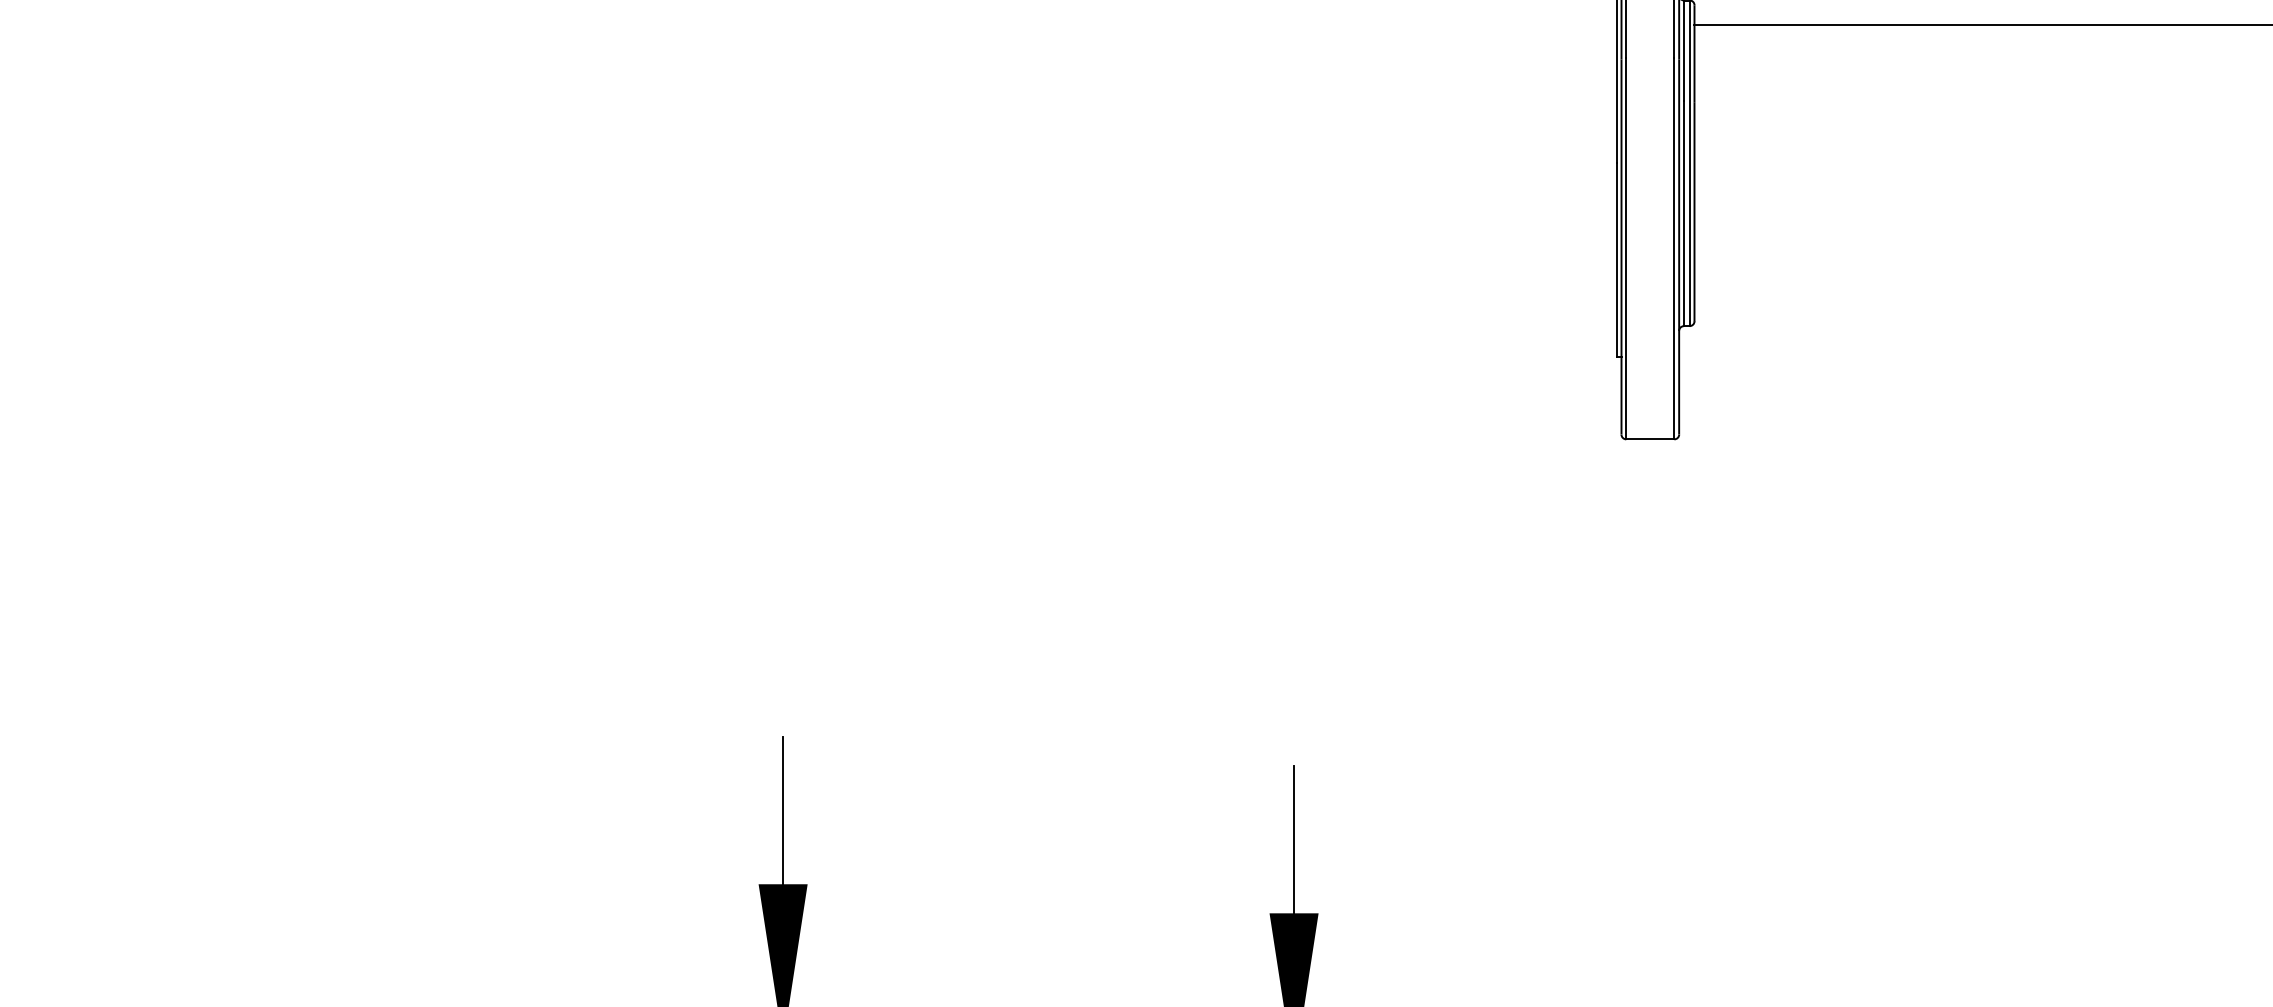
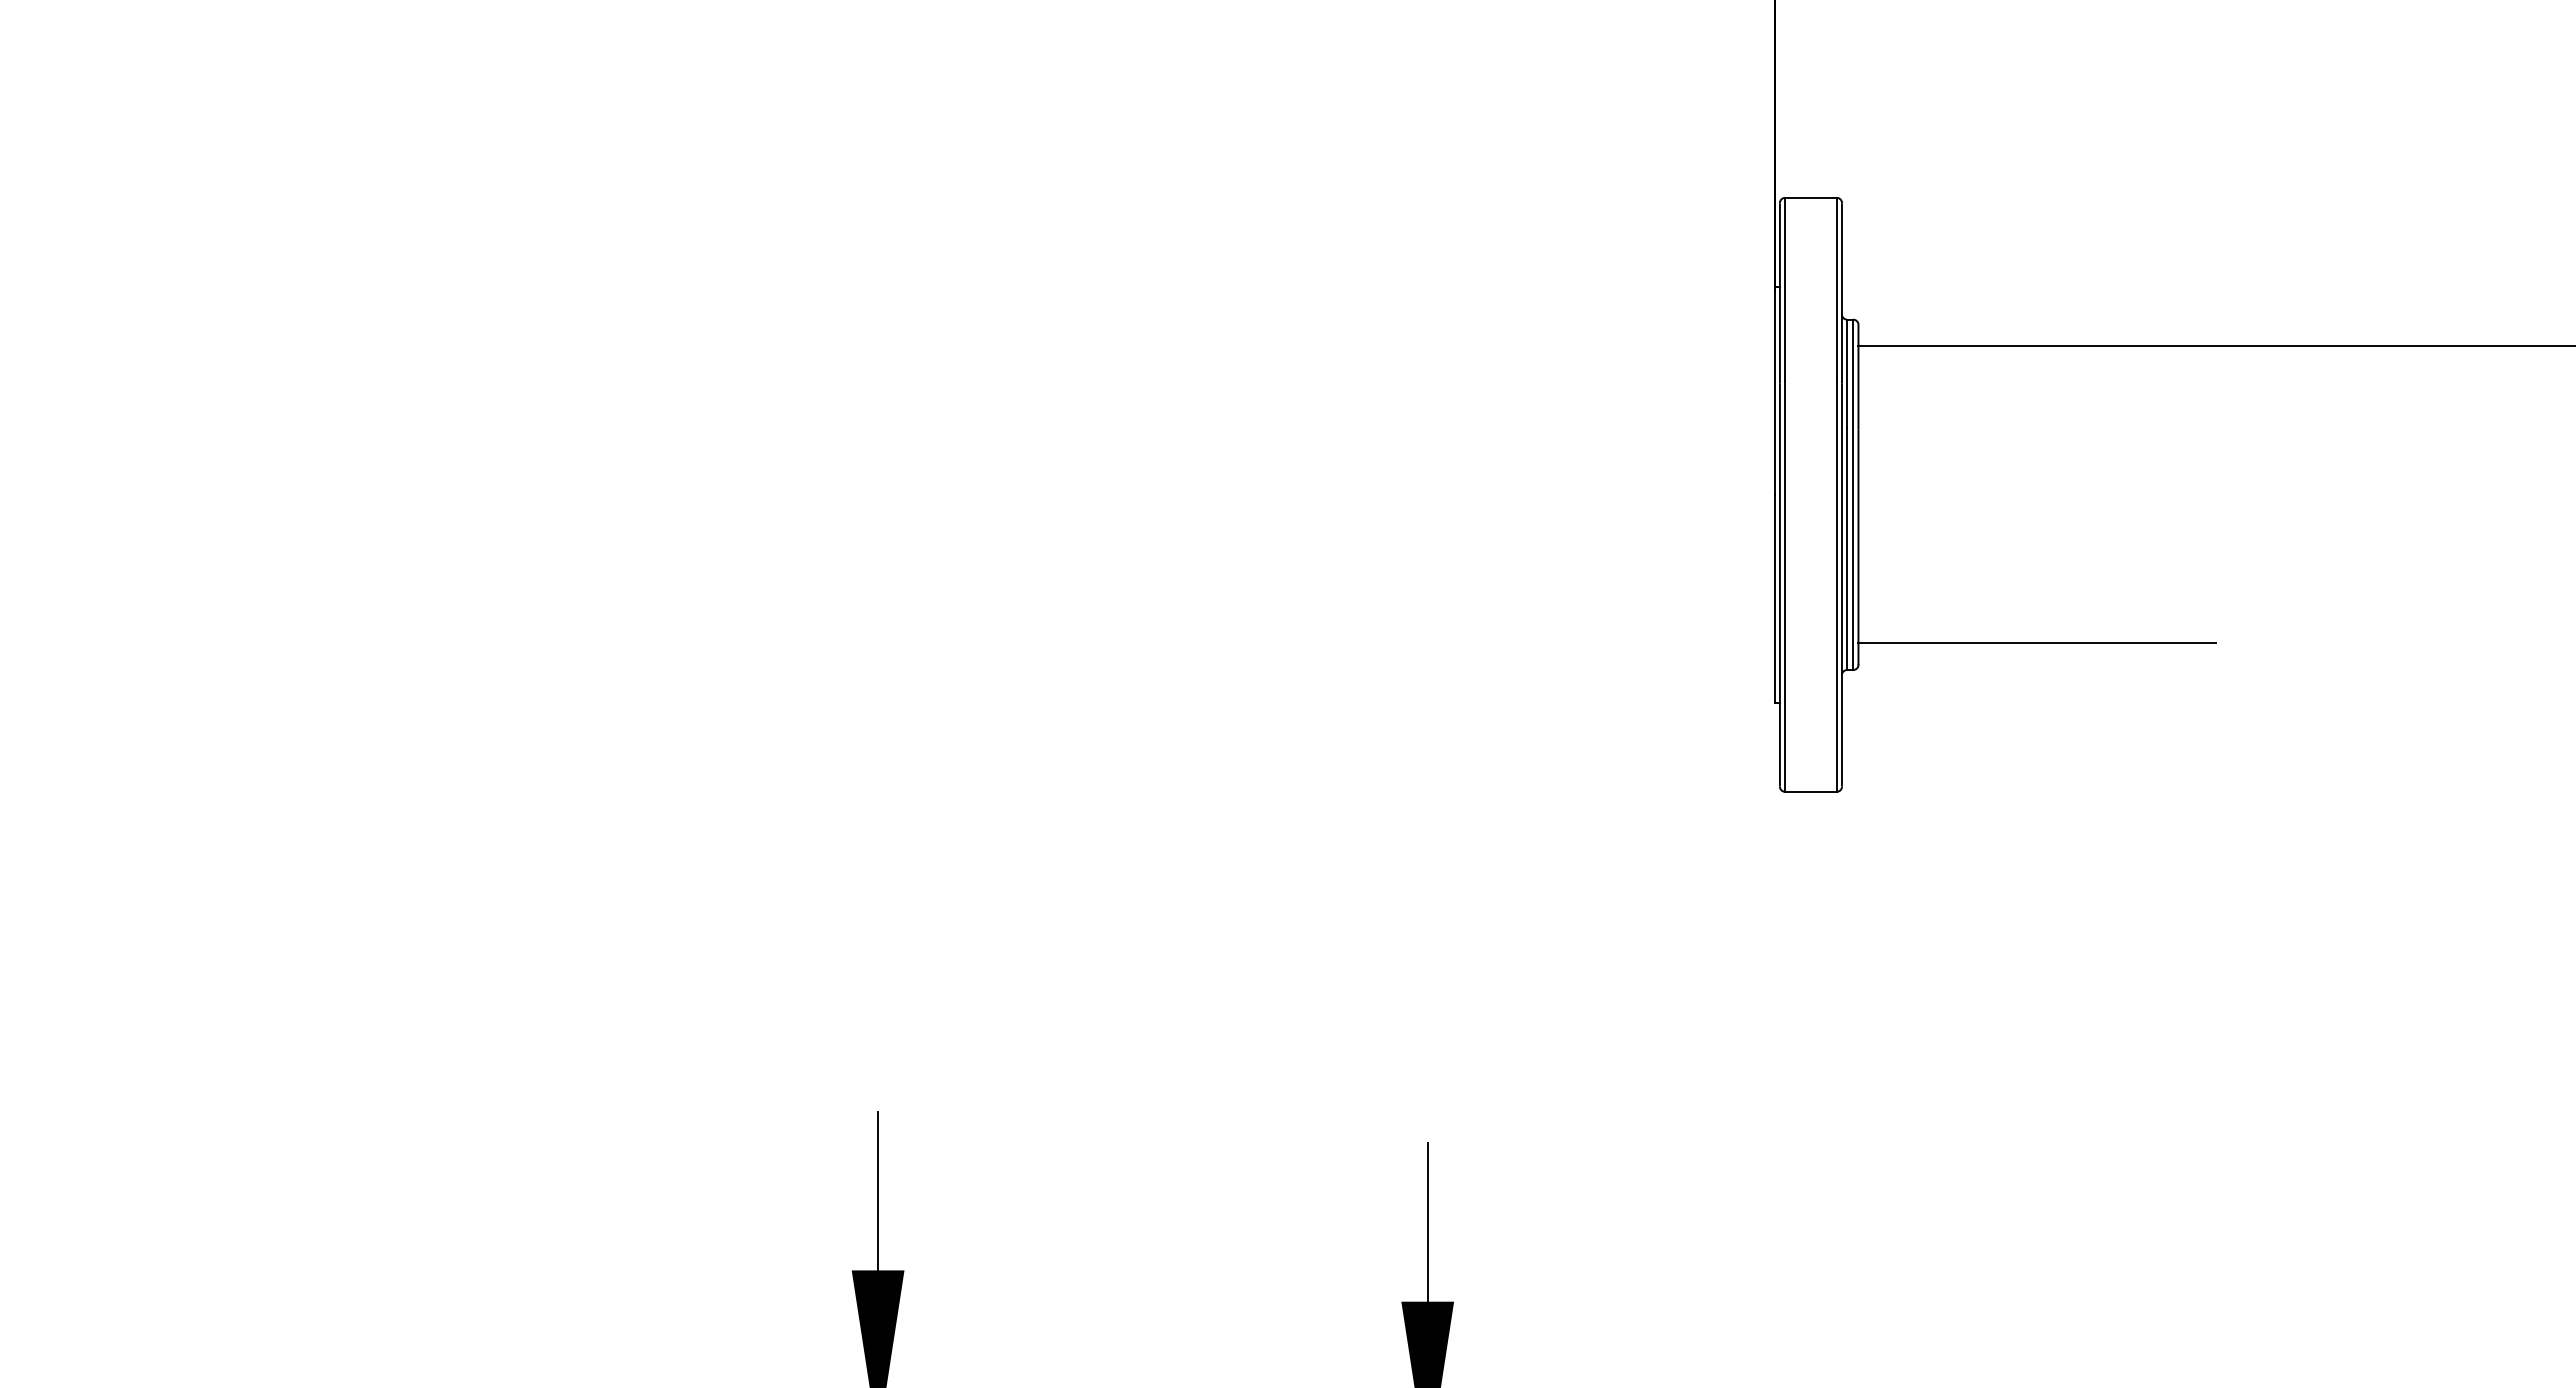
line: (1860, 301) -> (2037, 643), added

